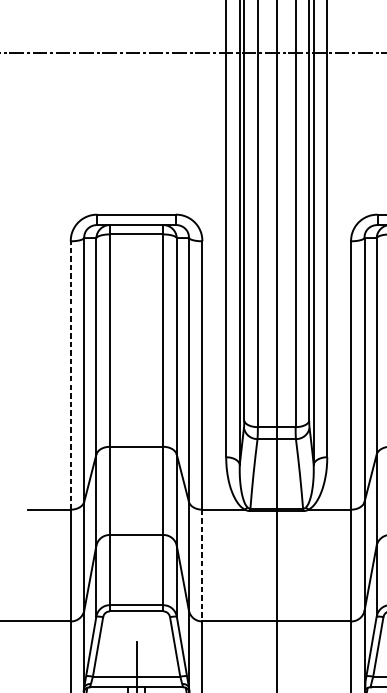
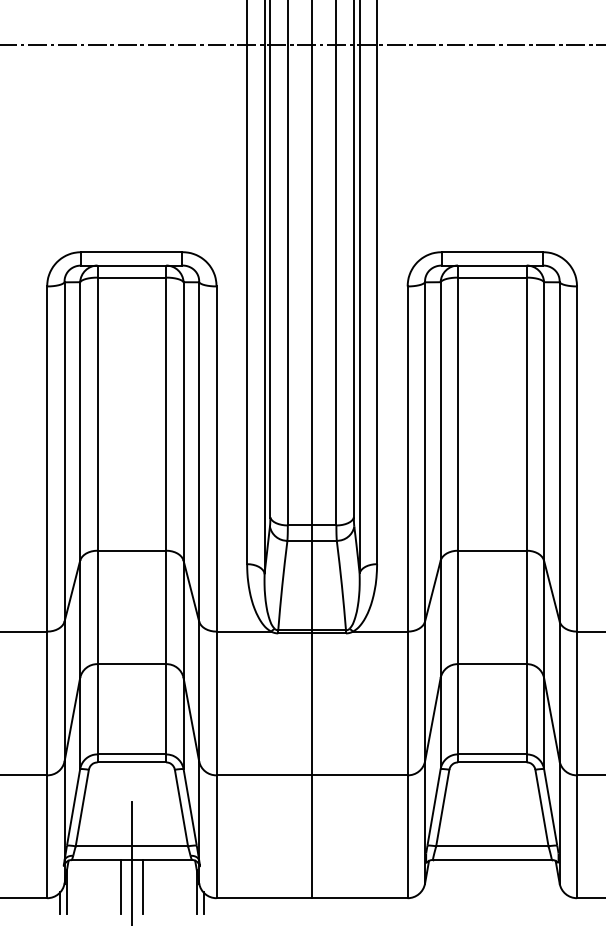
line: (70, 375) -> (47, 459), dashed -> solid
line: (202, 565) -> (216, 703), dashed -> solid

